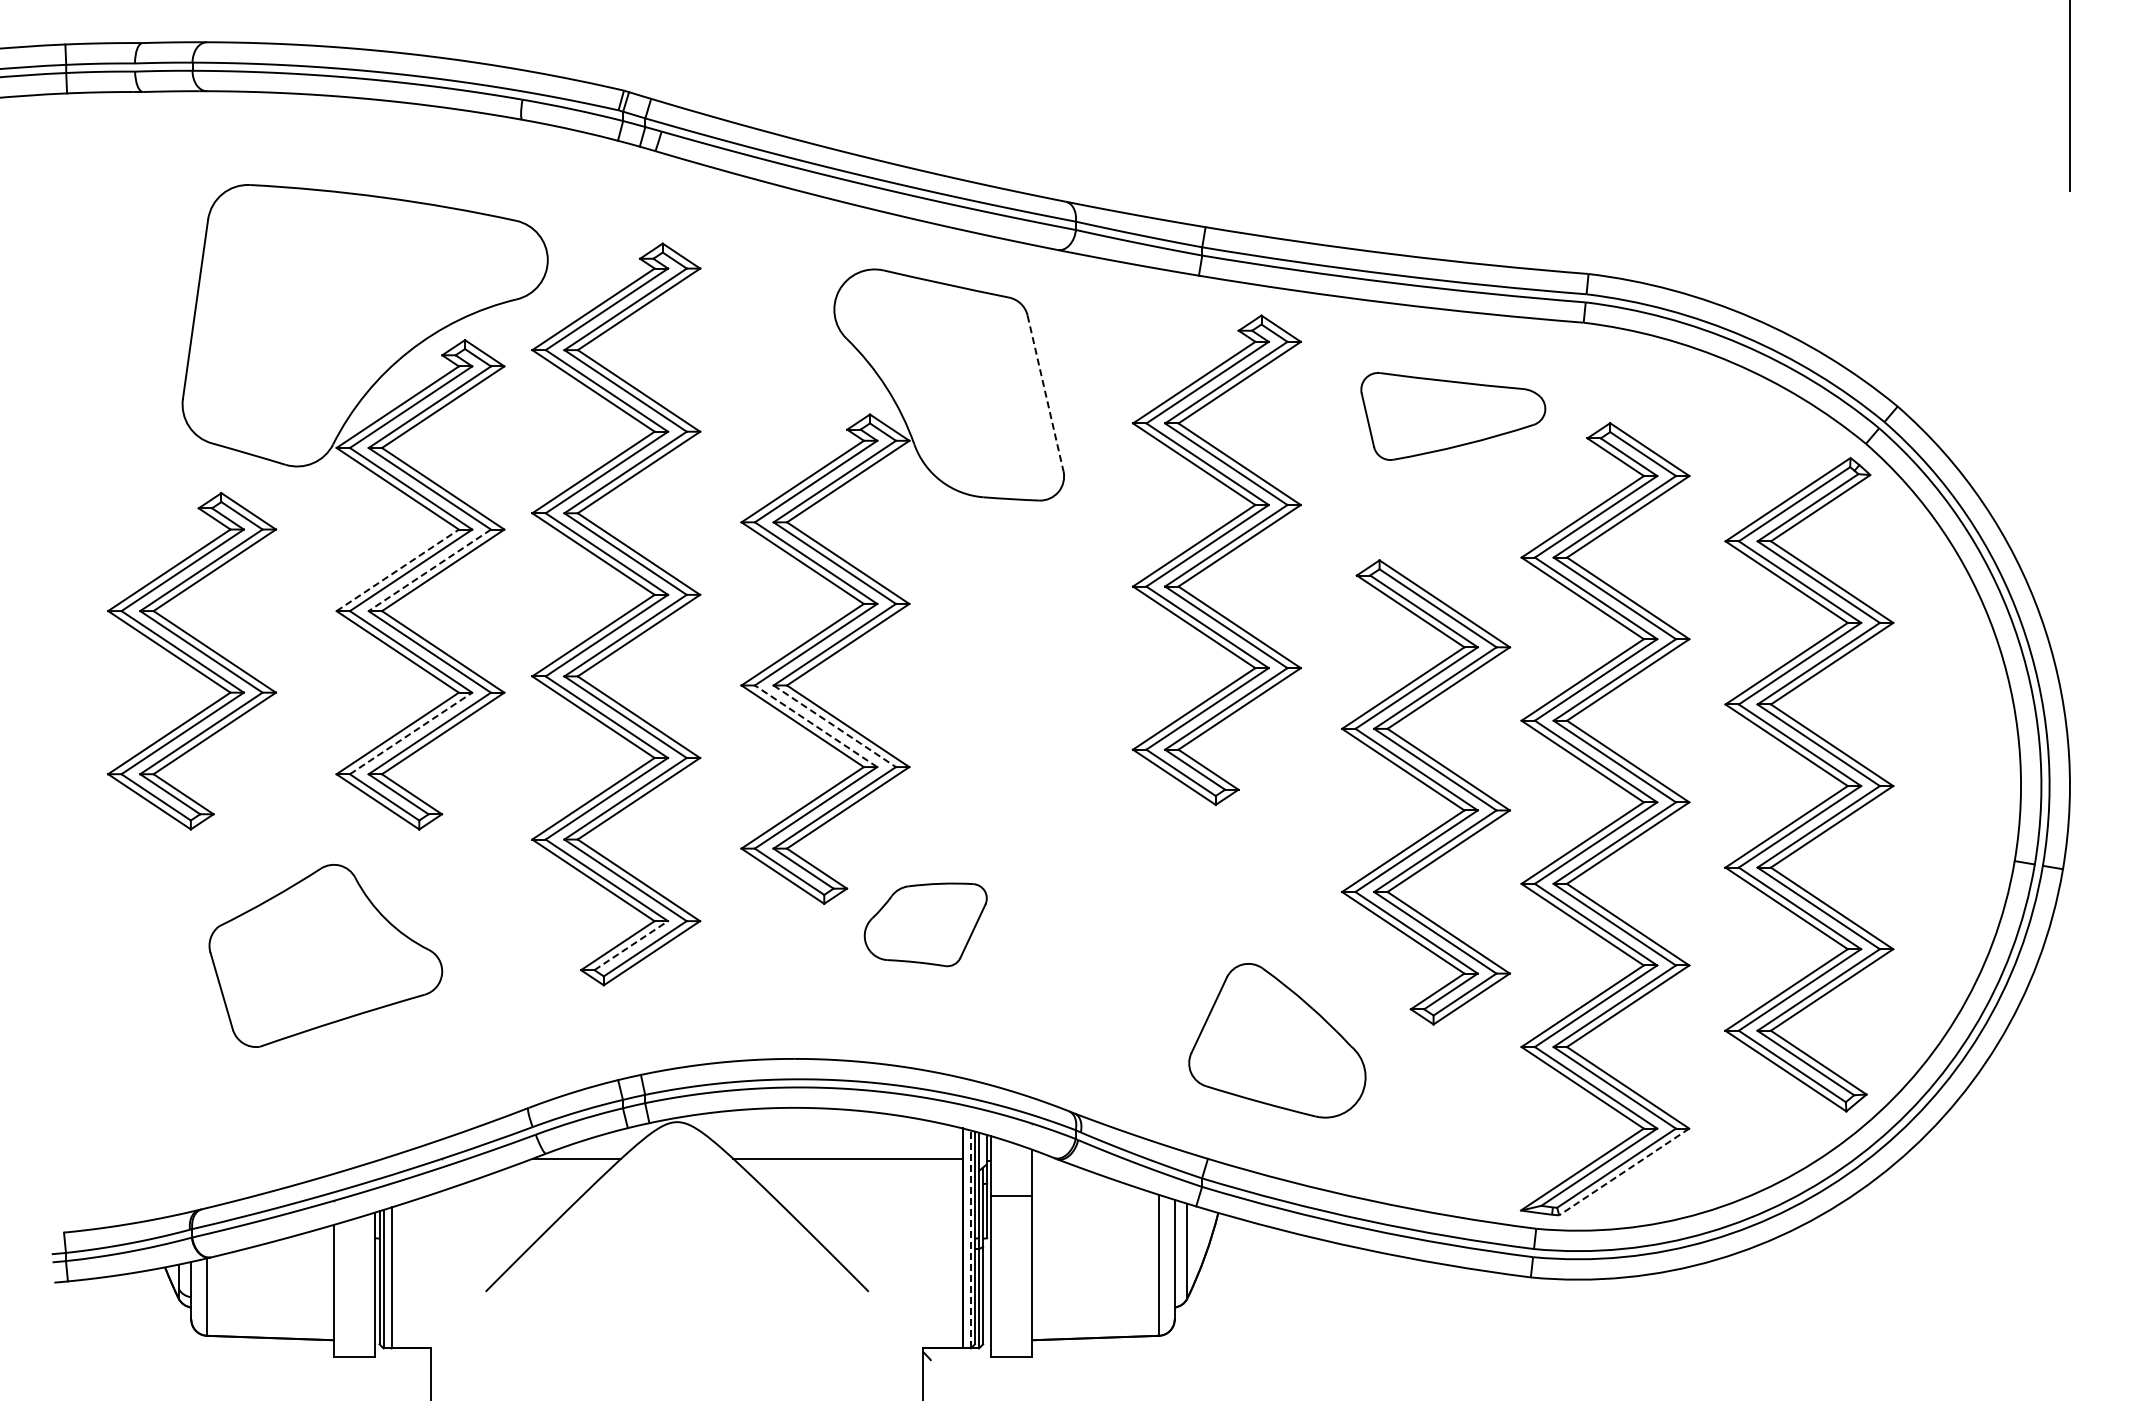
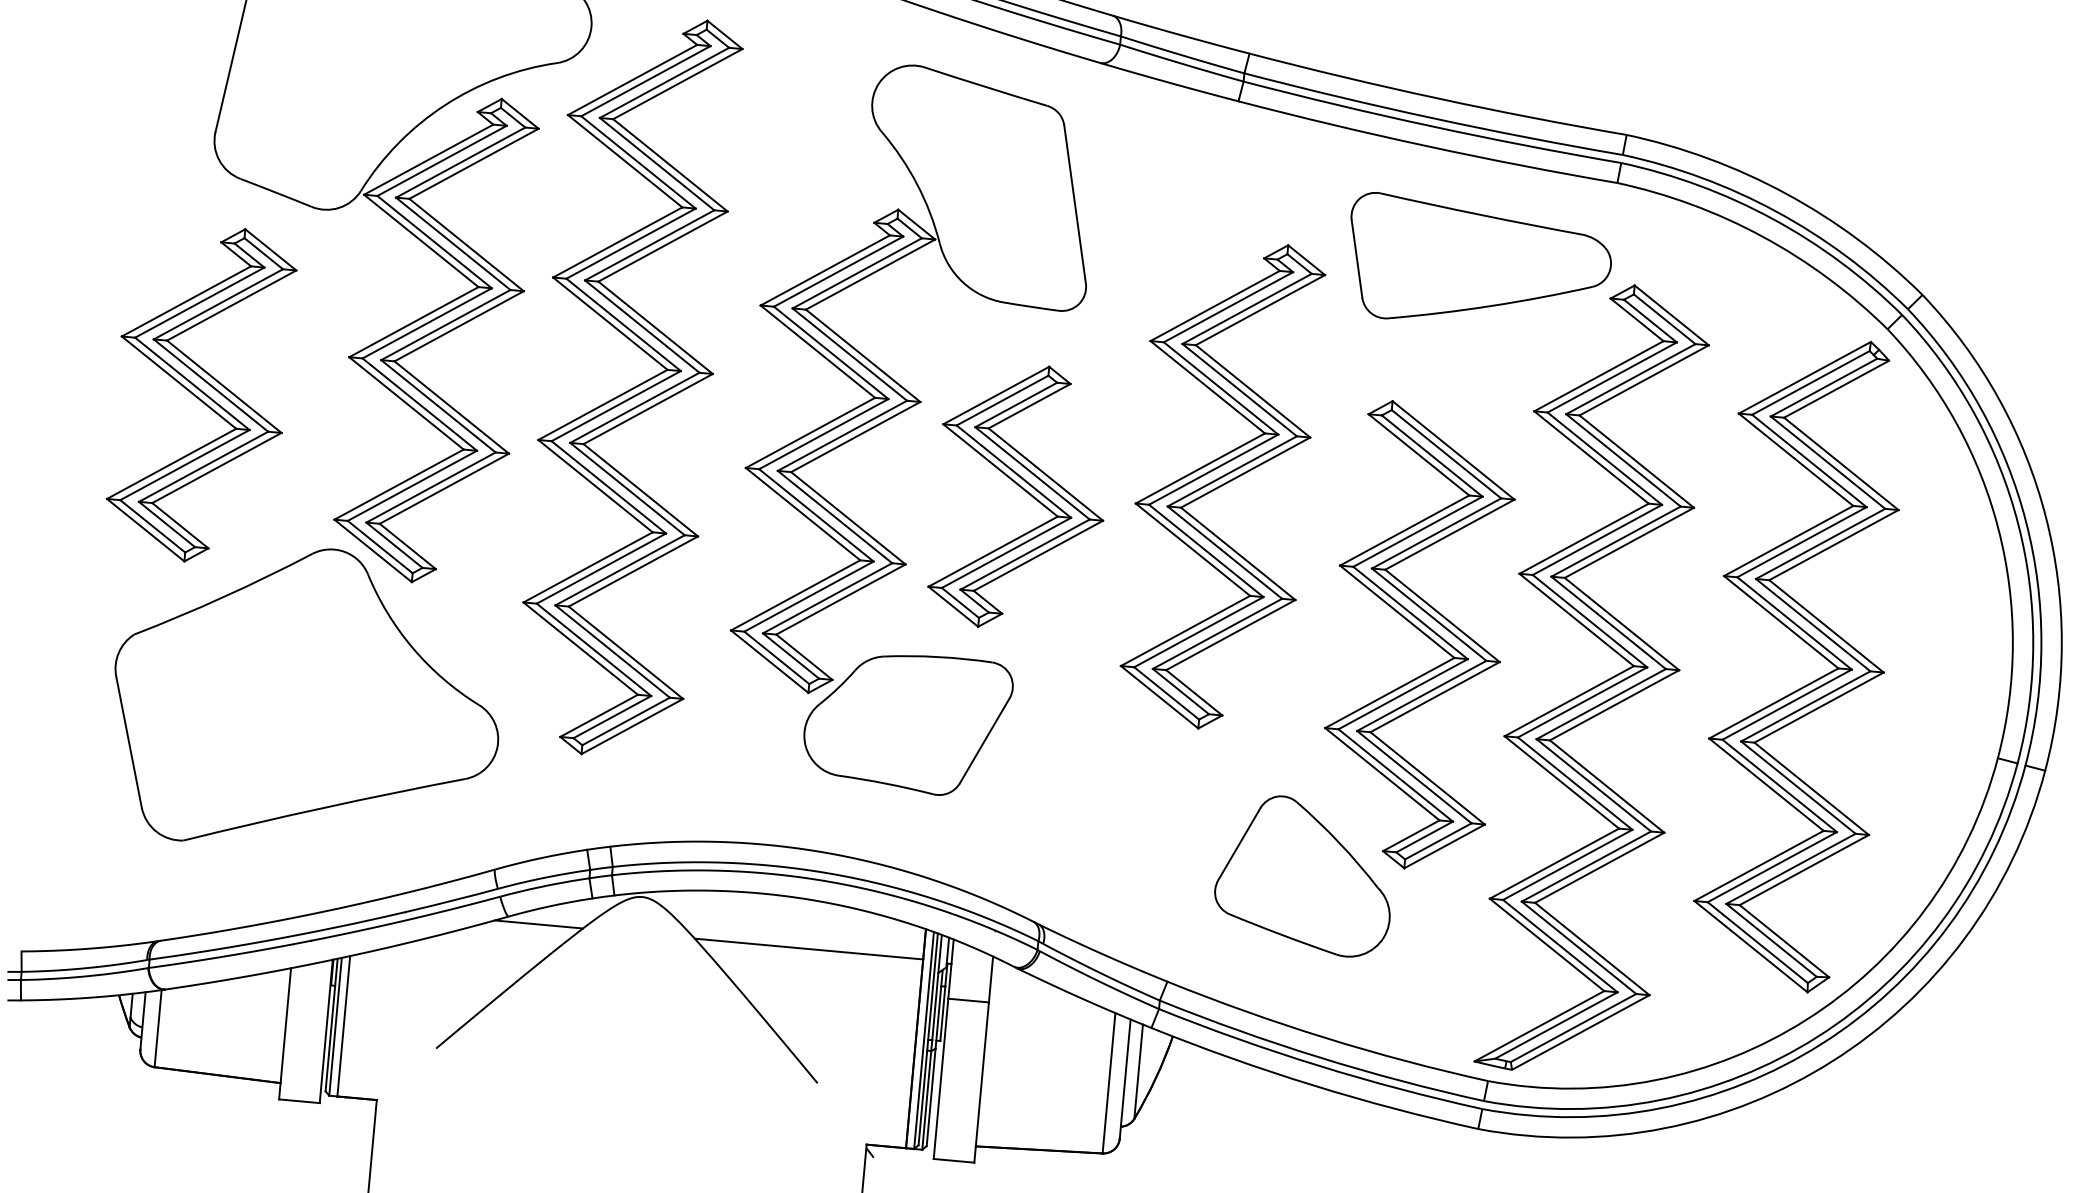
line: (1045, 393) -> (1075, 204), dashed -> solid
part: (1453, 416) -> (1479, 264), size x1.43
part: (1216, 559) -> (1221, 484), moved
line: (397, 570) -> (413, 322), dashed -> solid
line: (429, 570) -> (445, 325), dashed -> solid
part: (1021, 683) -> (1024, 491), added
line: (816, 726) -> (816, 515), dashed -> solid
line: (834, 726) -> (834, 517), dashed -> solid
line: (411, 733) -> (412, 485), dashed -> solid
part: (925, 924) -> (907, 722), size x1.67
line: (631, 945) -> (612, 716), dashed -> solid
part: (325, 955) -> (307, 699), size x1.67
part: (1277, 1040) -> (1305, 875), moved
line: (1623, 1172) -> (1580, 1032), dashed -> solid
line: (970, 1239) -> (923, 1040), dashed -> solid

